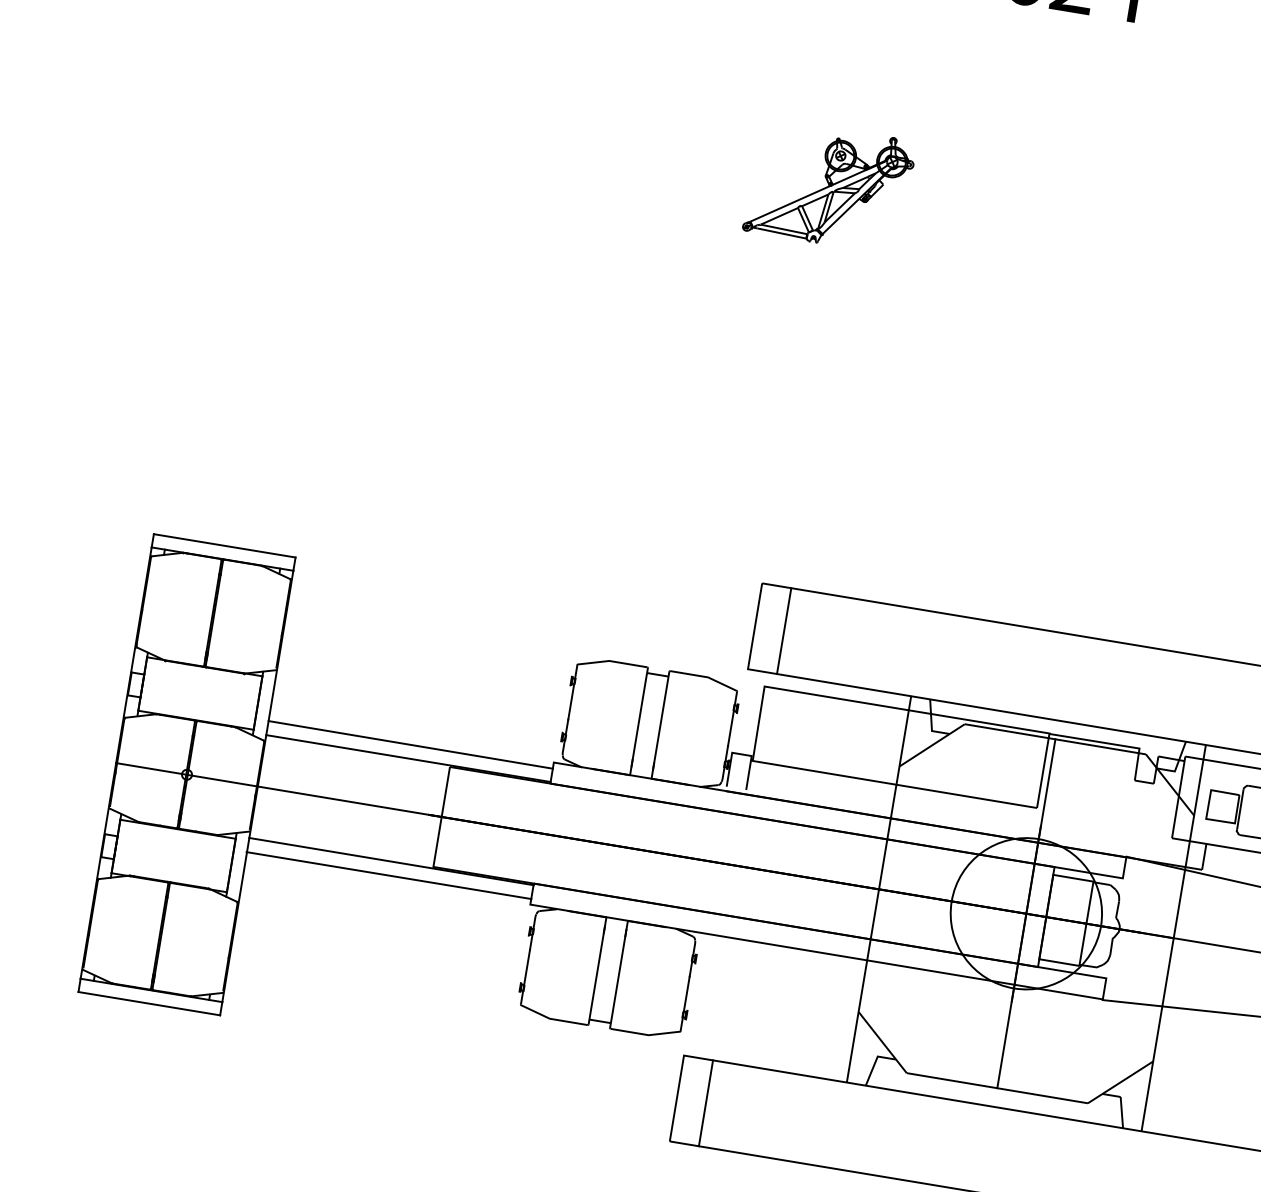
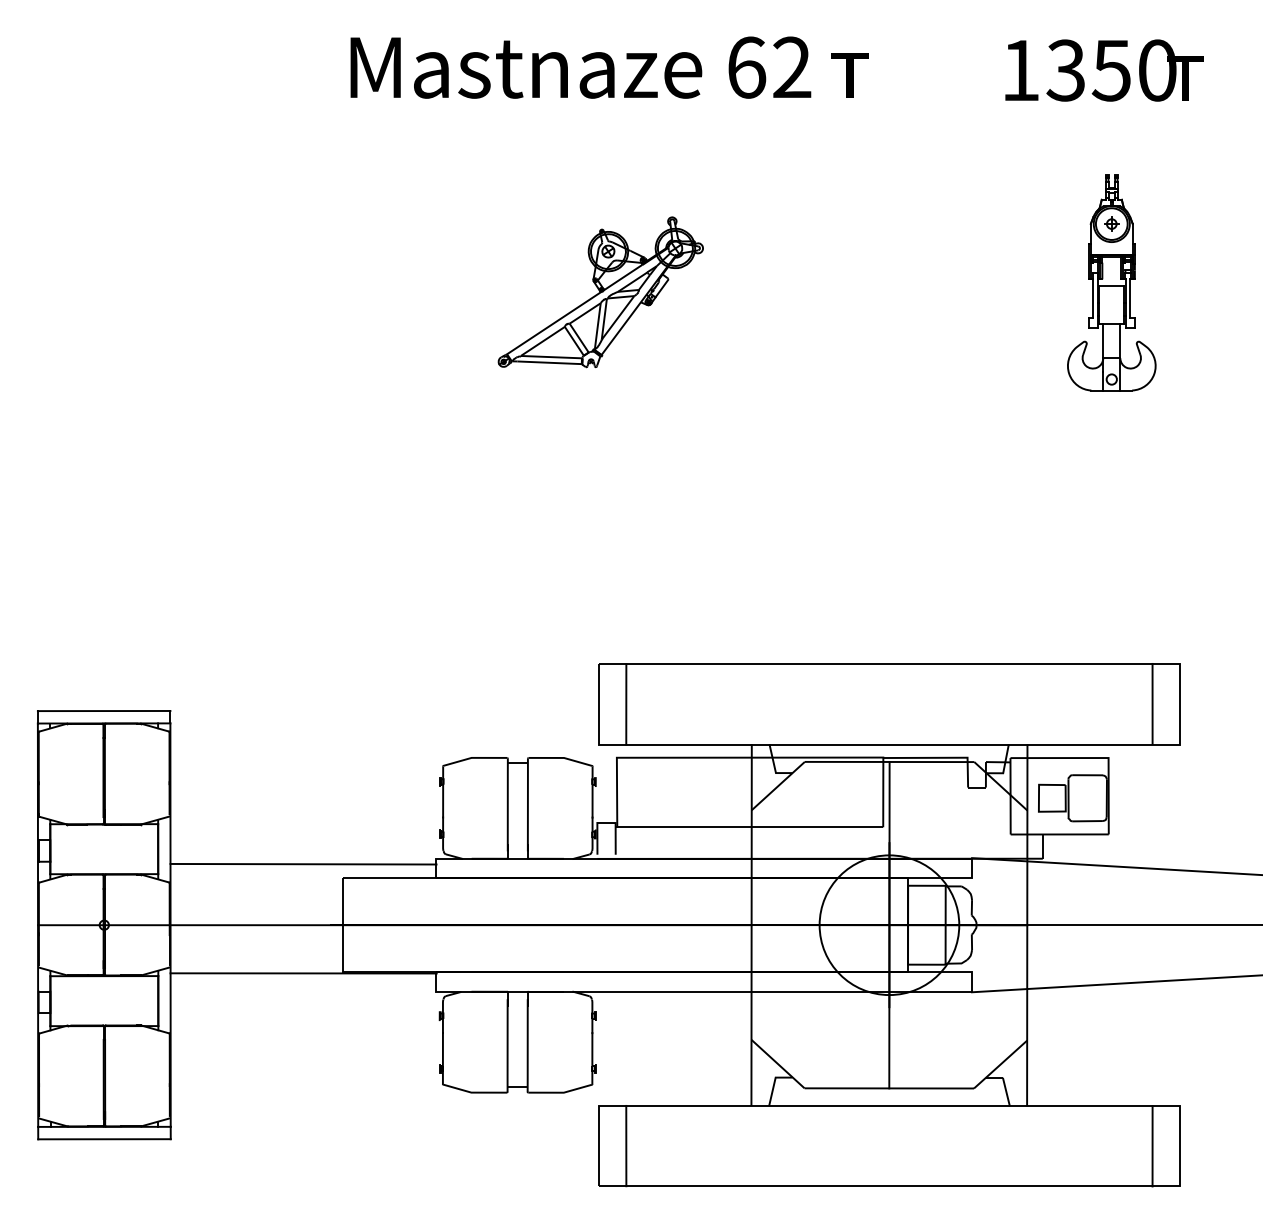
part: (829, 186) -> (600, 292), size x1.4
line: (408, 757) -> (303, 876), removed
line: (389, 875) -> (303, 986), removed

